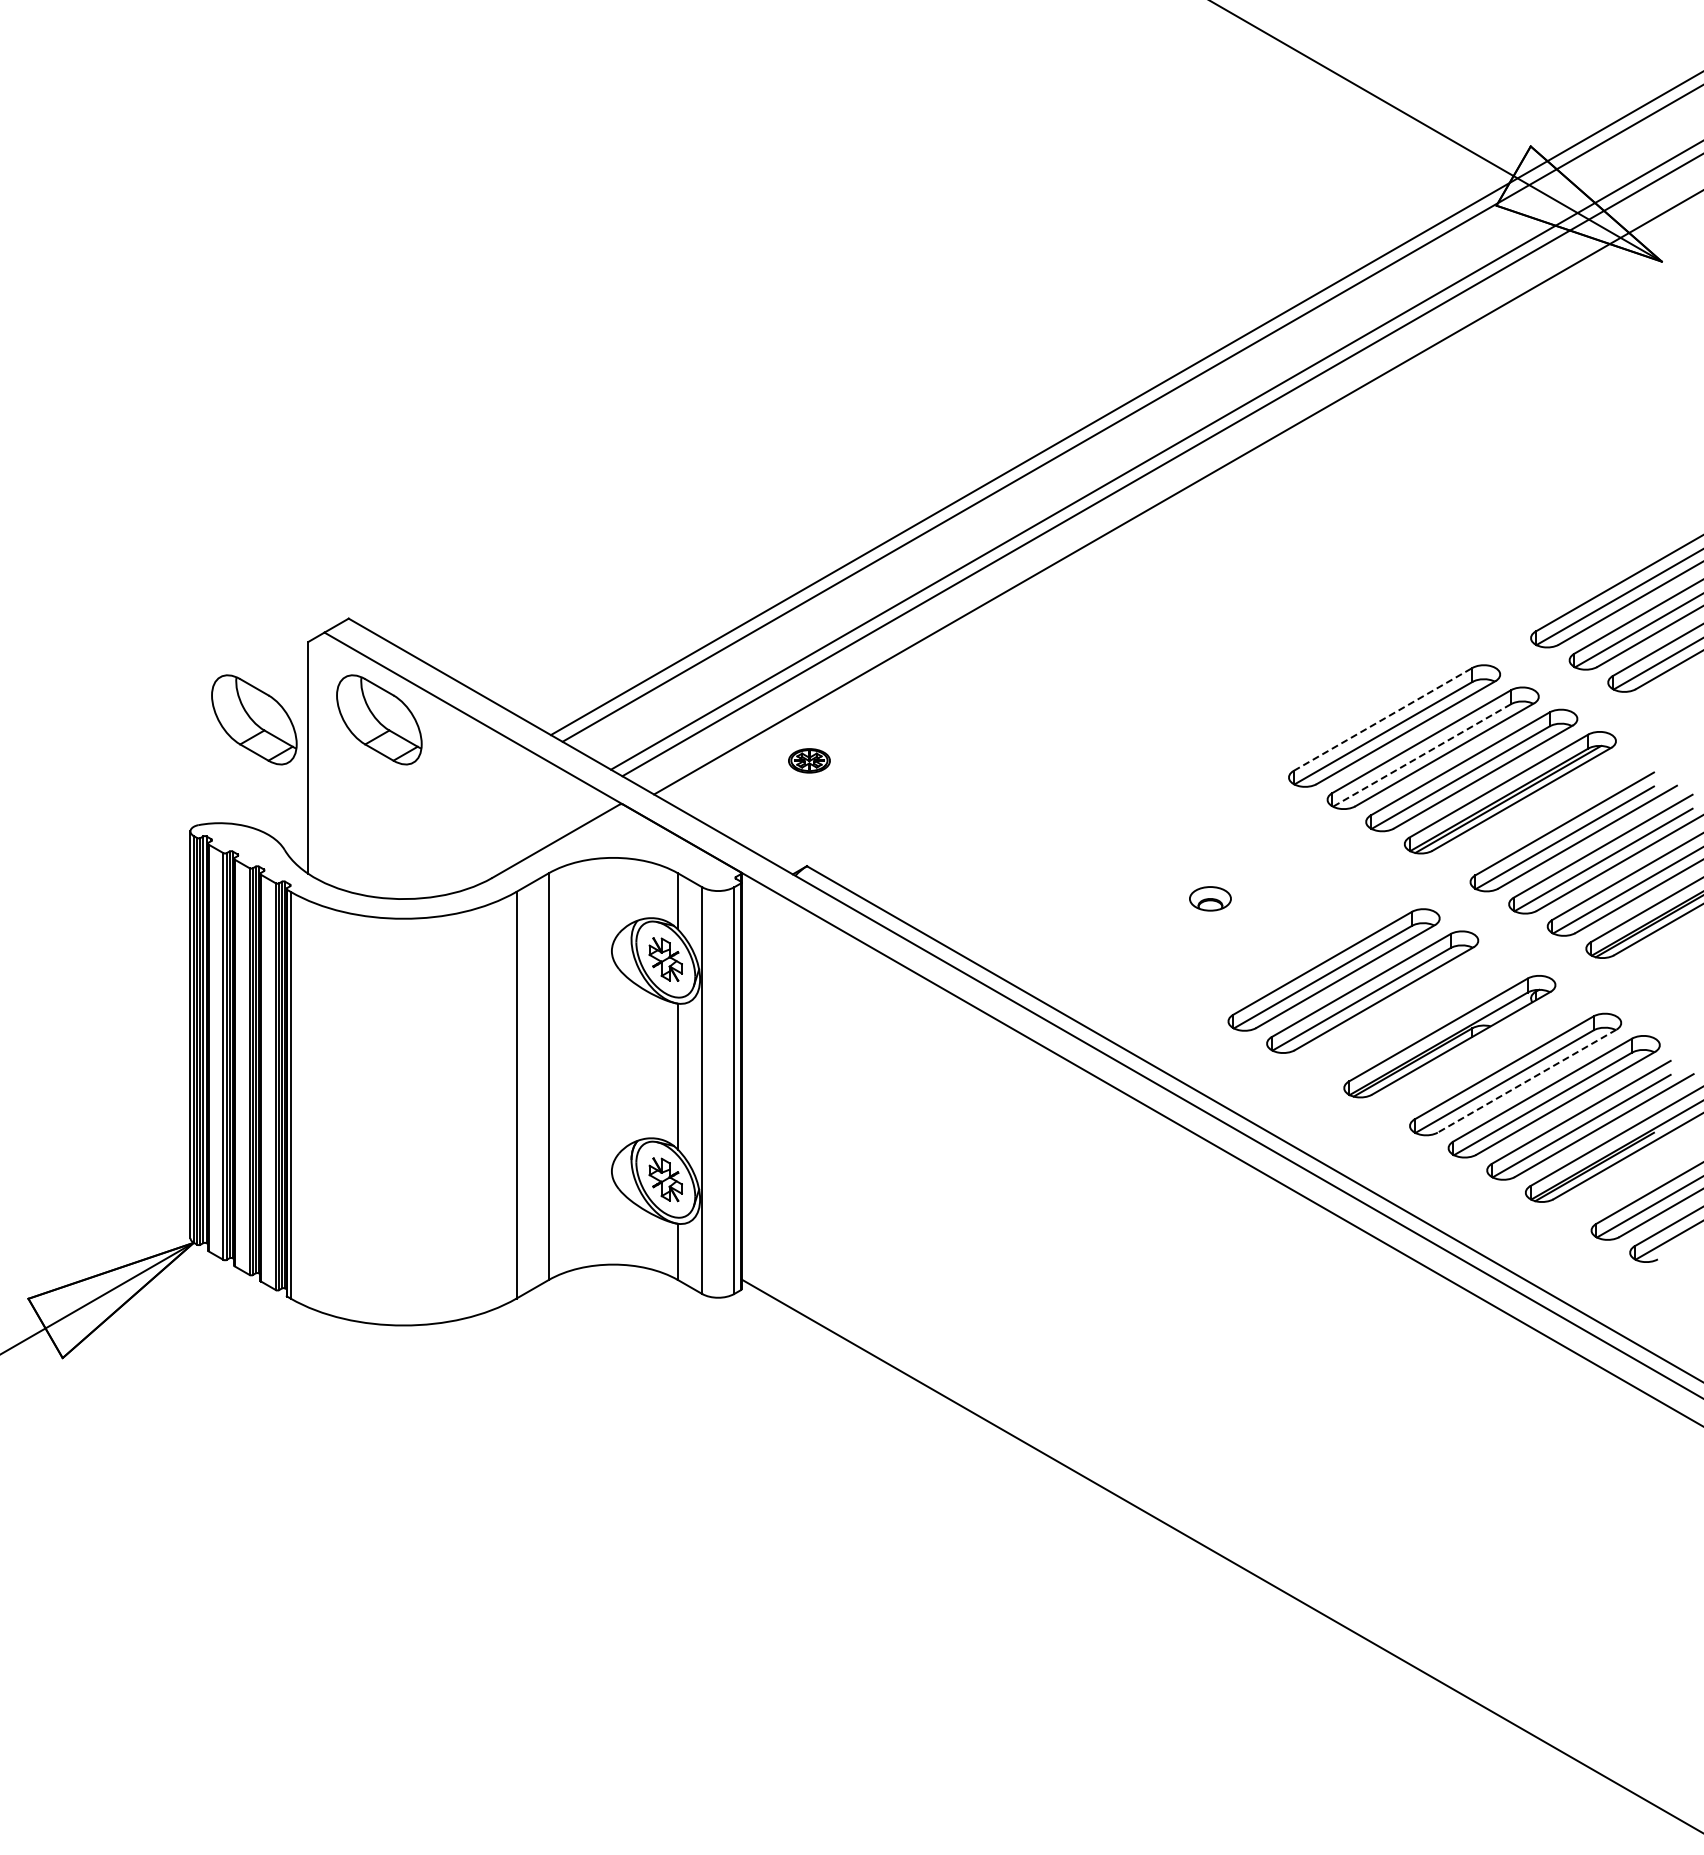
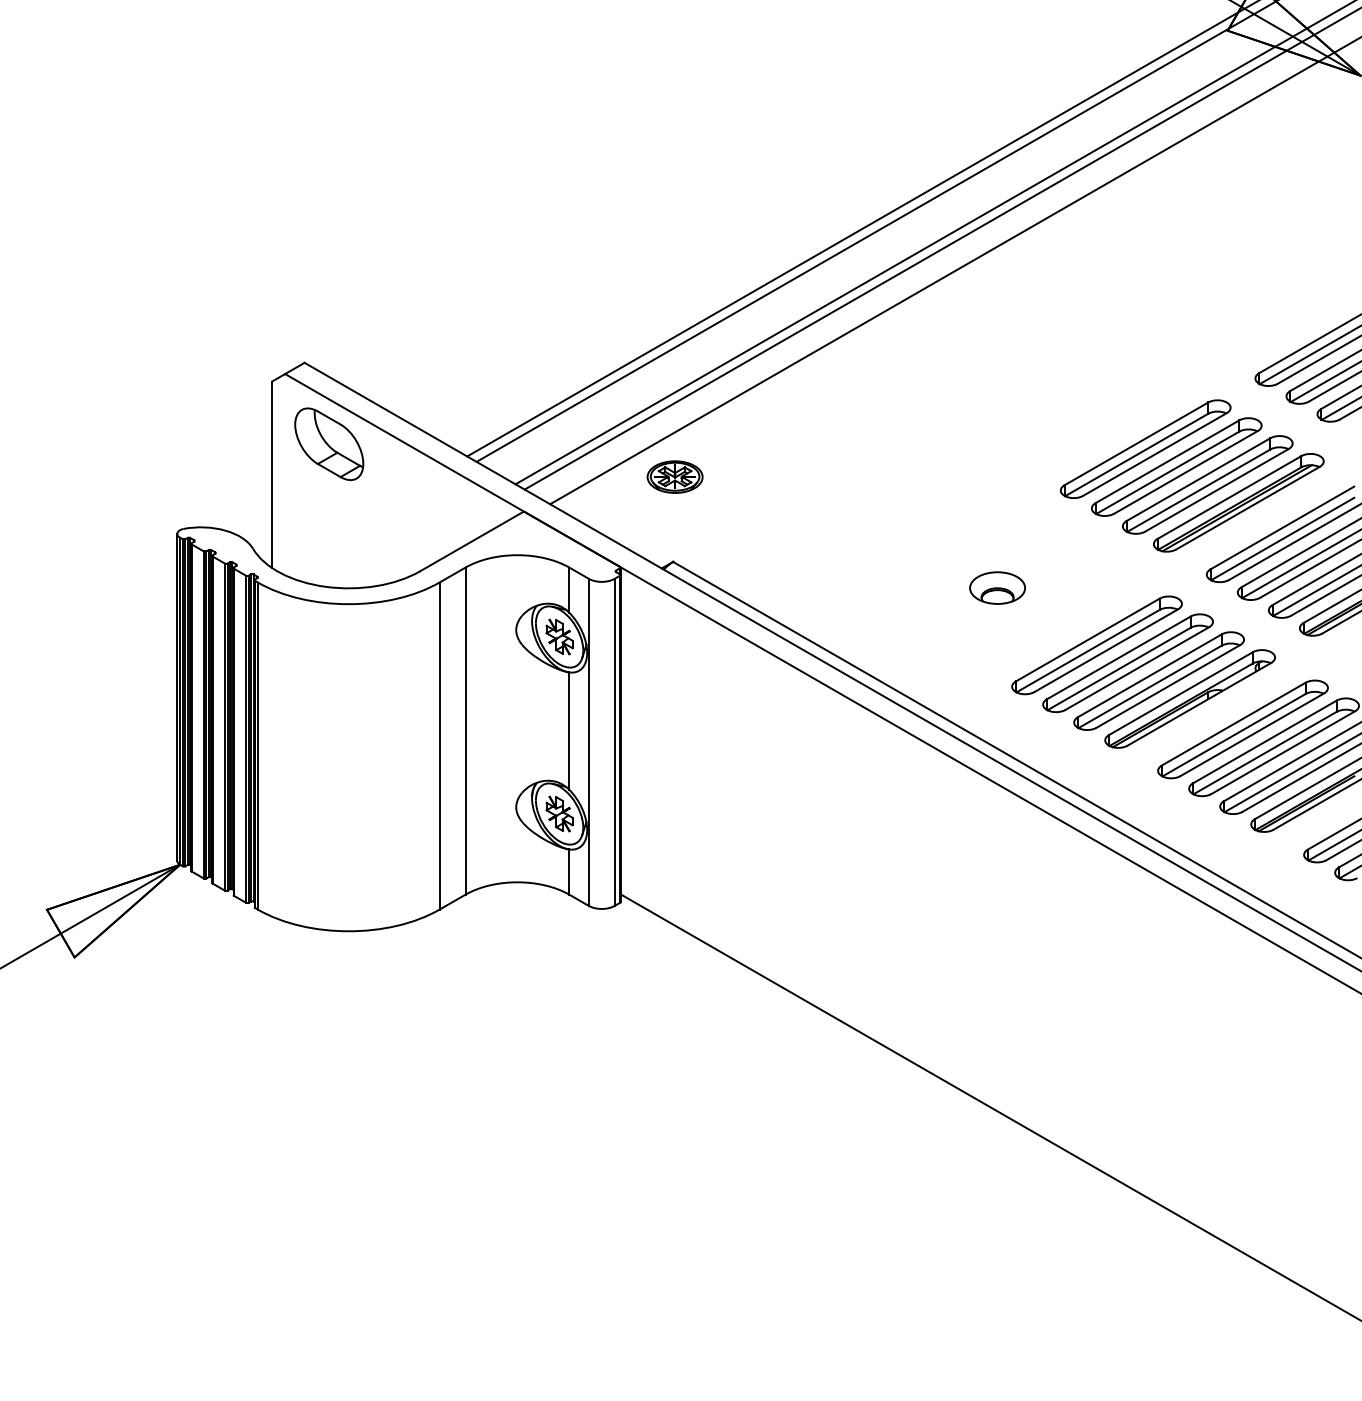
part: (254, 719) -> (228, 443), removed
line: (1383, 719) -> (1136, 443), dashed -> solid
line: (1422, 755) -> (1168, 472), dashed -> solid
part: (809, 760) -> (675, 476), size x1.67
part: (1210, 898) -> (997, 587), size x1.67
part: (1410, 1014) -> (1158, 681), added
line: (1526, 1081) -> (1251, 735), dashed -> solid

